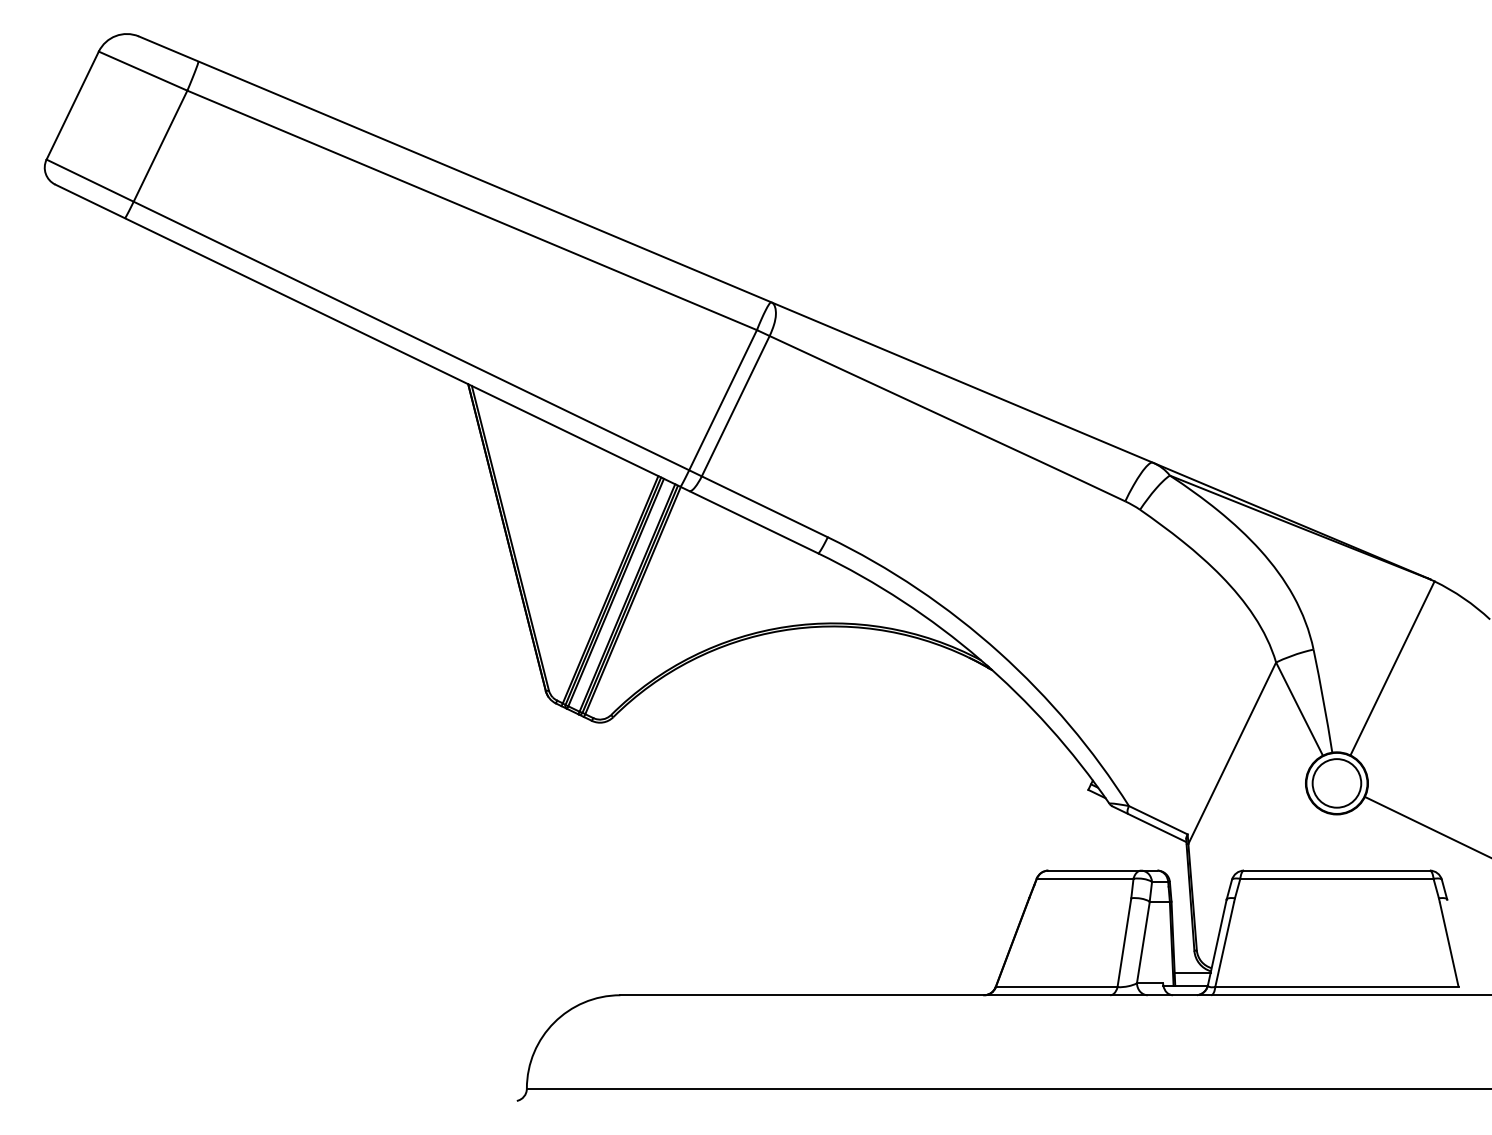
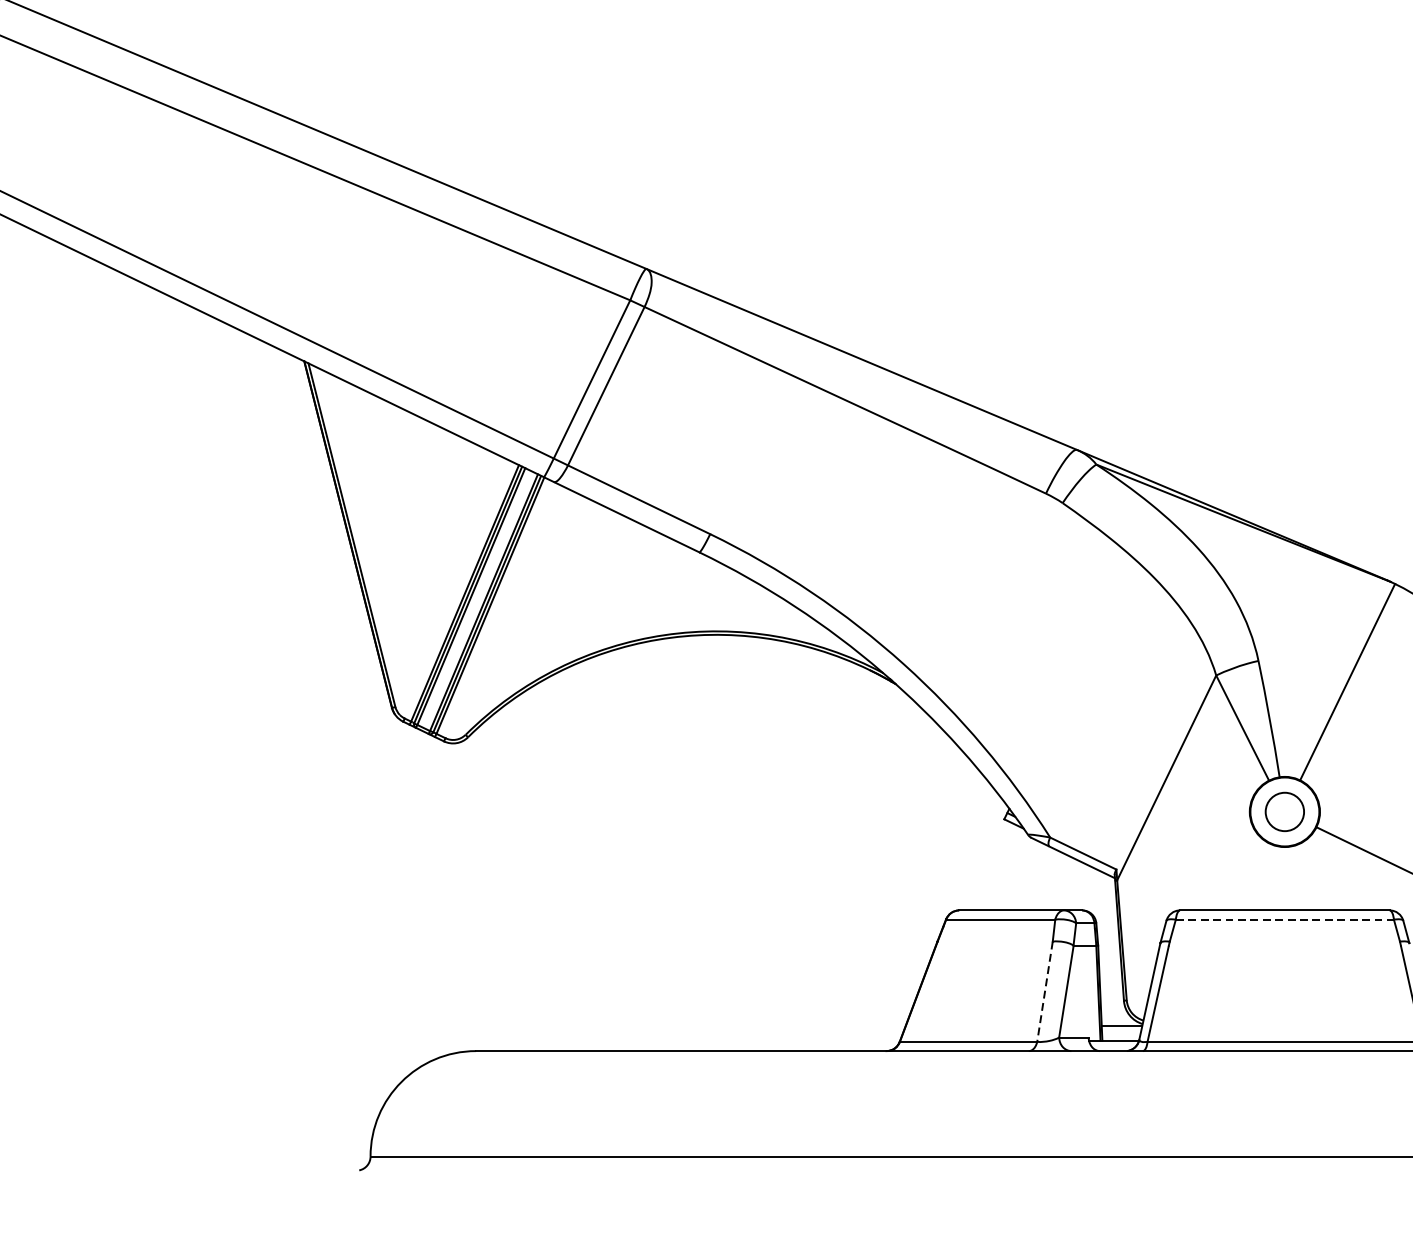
circle: (1336, 783) -> (1284, 812), size x0.7
line: (1336, 878) -> (1284, 919), solid -> dashed
line: (1124, 942) -> (1045, 991), solid -> dashed

